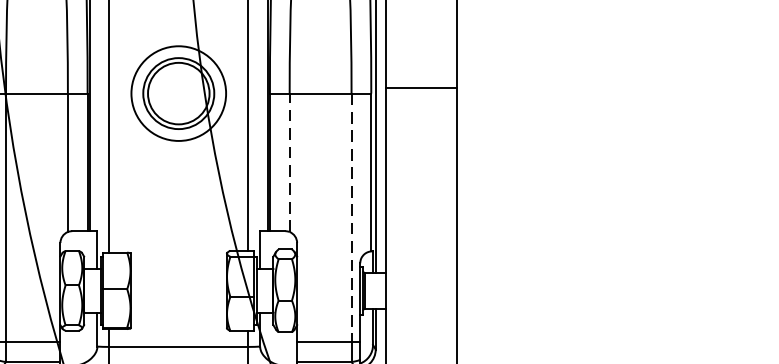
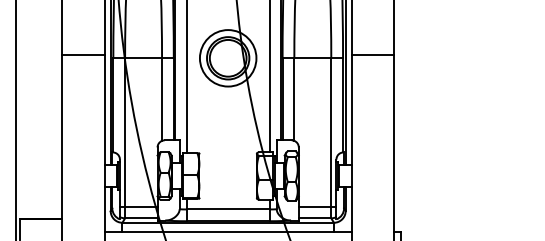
line: (289, 162) -> (294, 99), dashed -> solid
line: (351, 217) -> (331, 132), dashed -> solid

